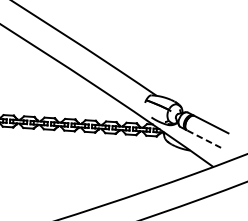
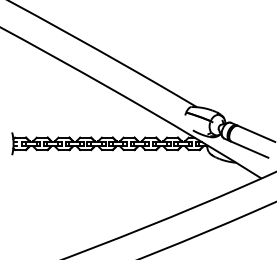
line: (204, 138) -> (250, 149), dashed -> solid

